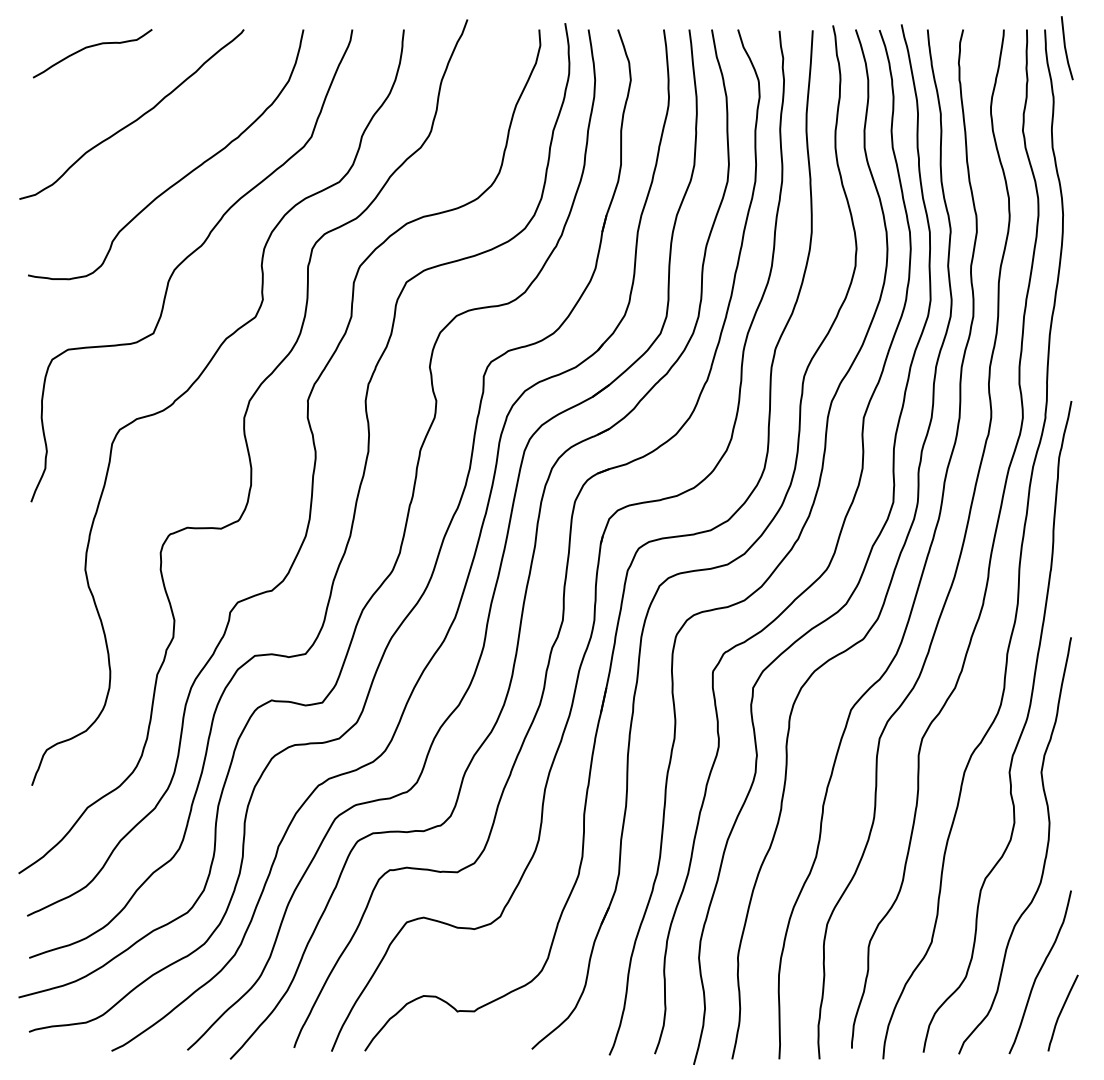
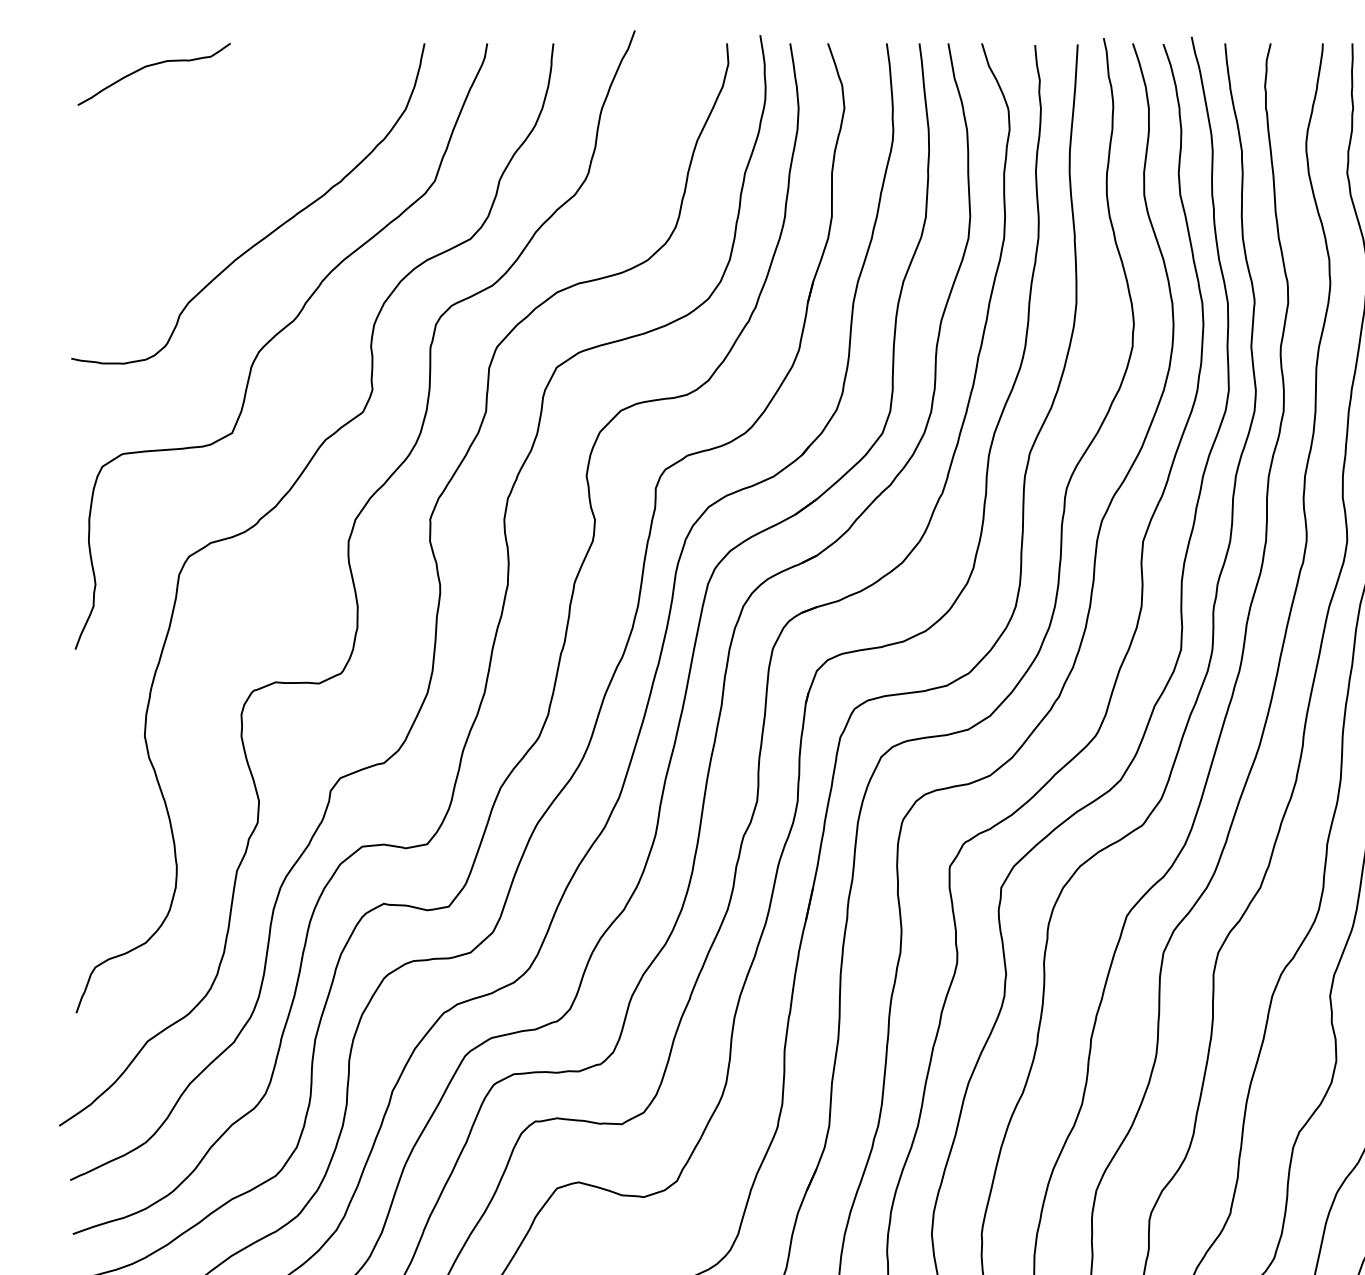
curve: (135, 119) -> (209, 158), removed

